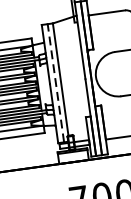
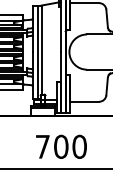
line: (55, 83) -> (37, 52), dashed -> solid

